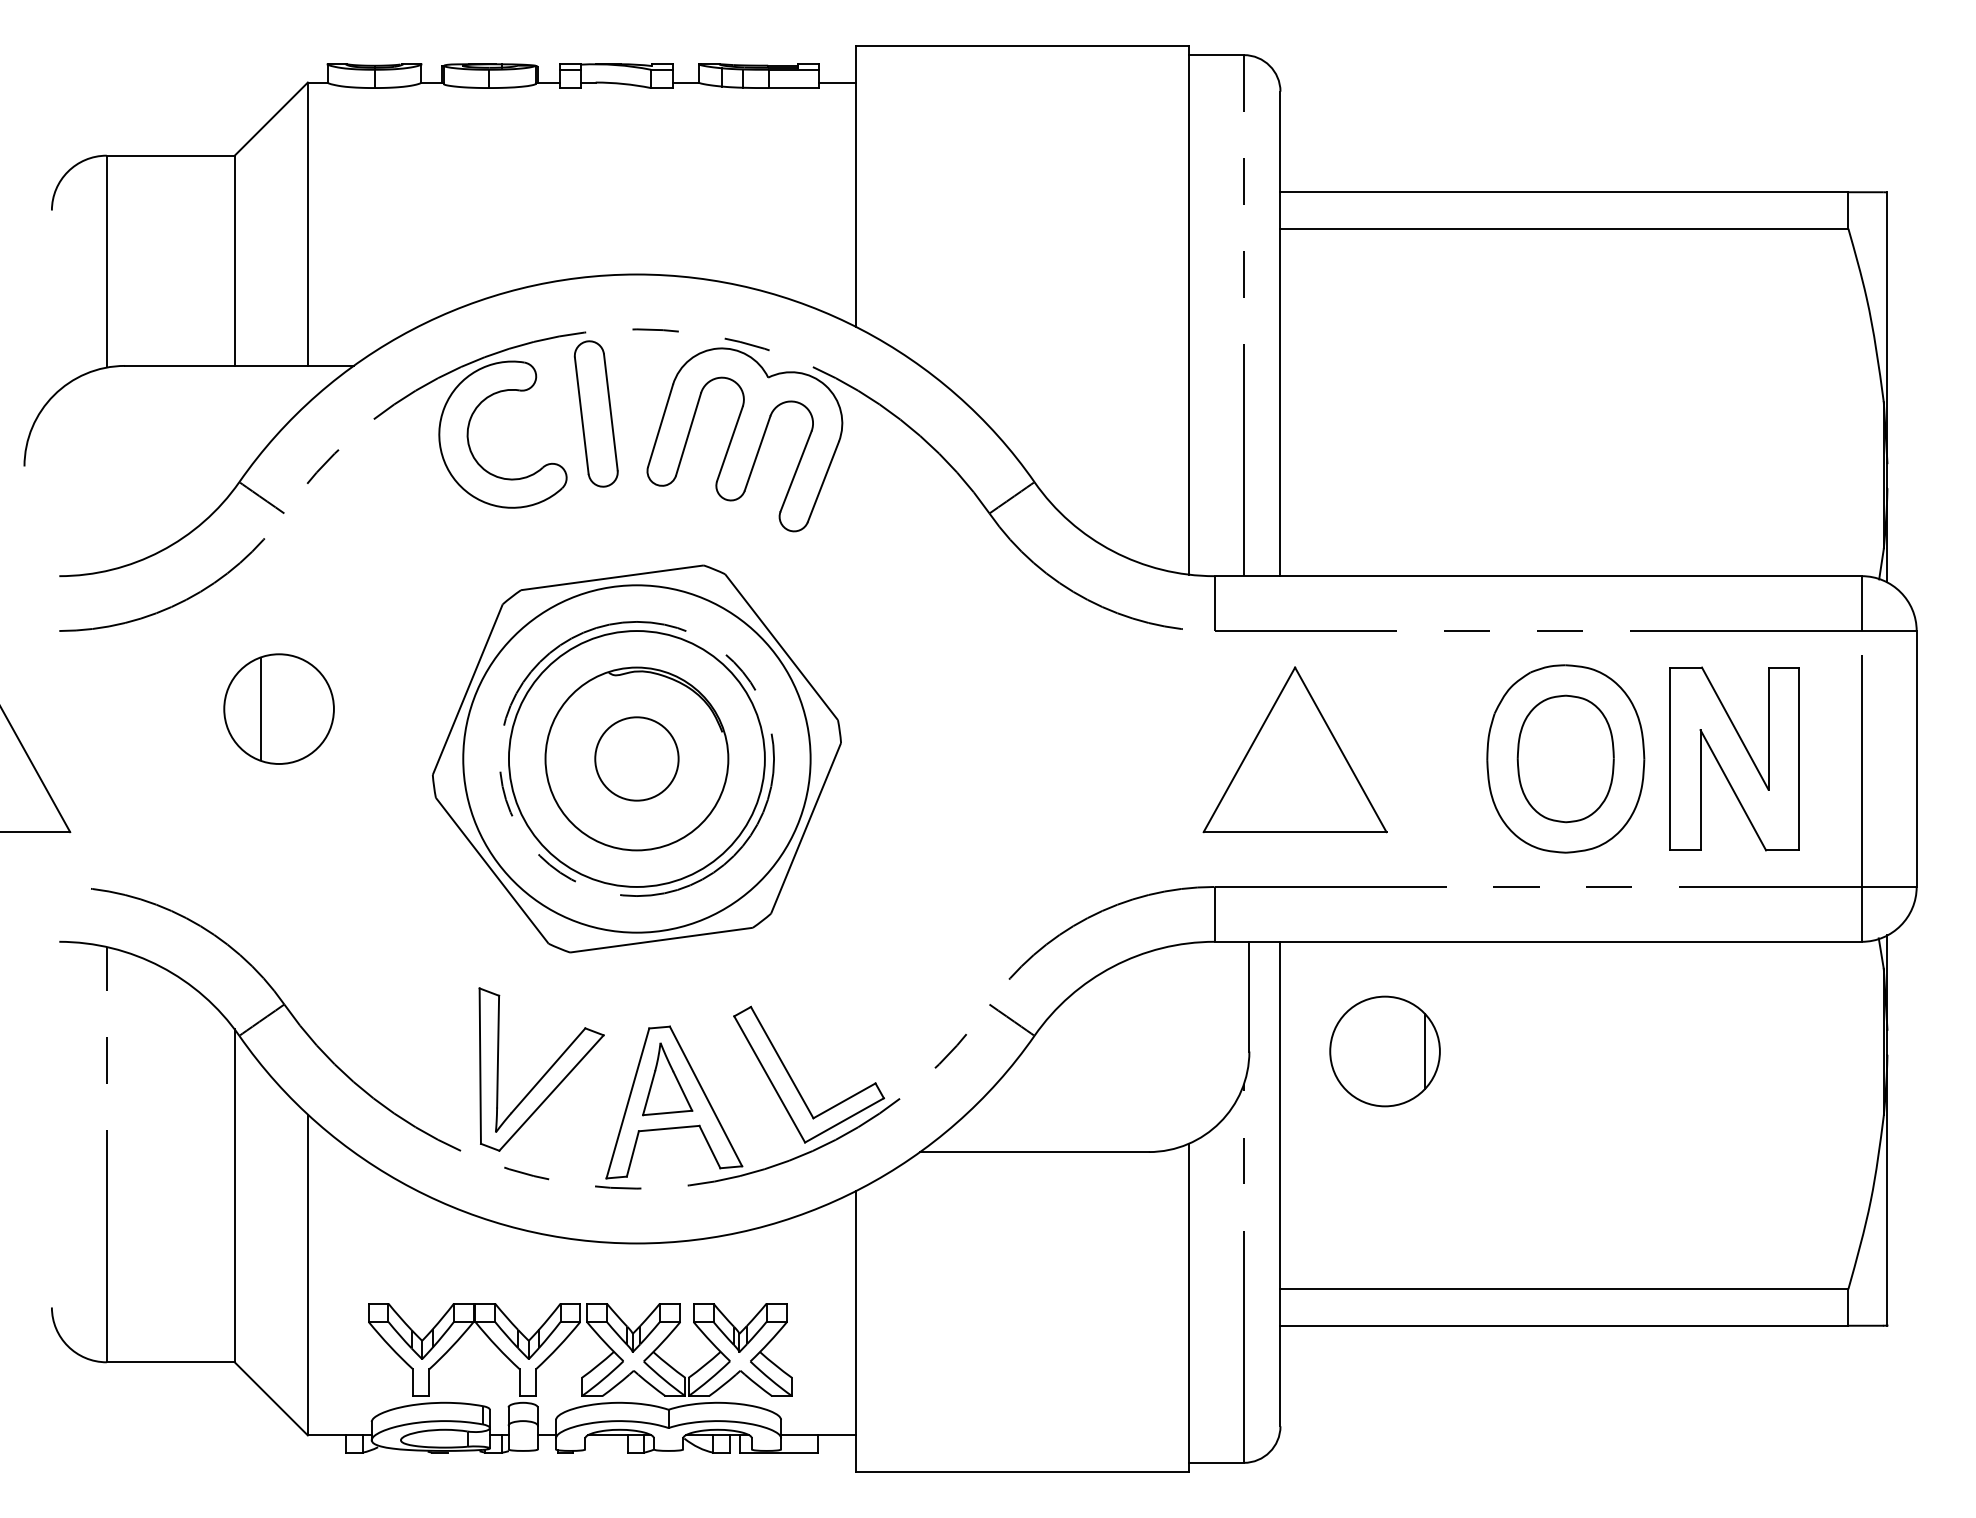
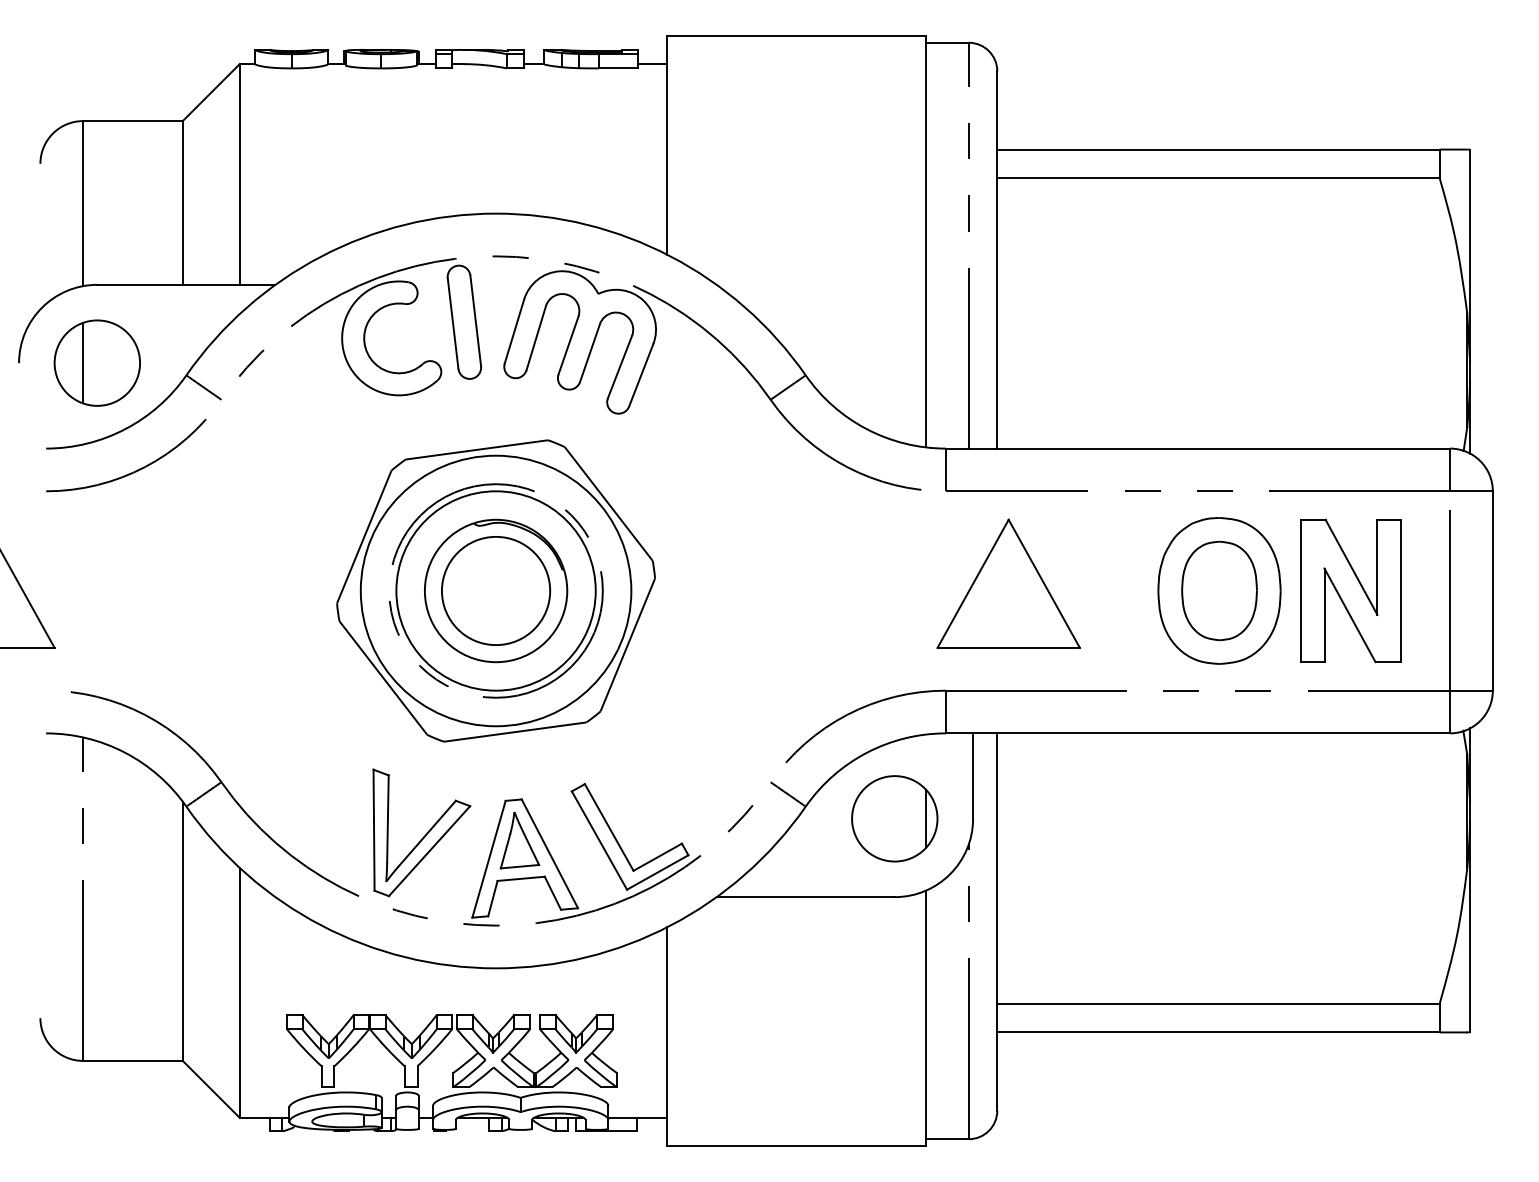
part: (278, 708) -> (96, 362), moved
circle: (636, 758) -> (495, 590), size x1.67
part: (1384, 1051) -> (894, 818), moved

